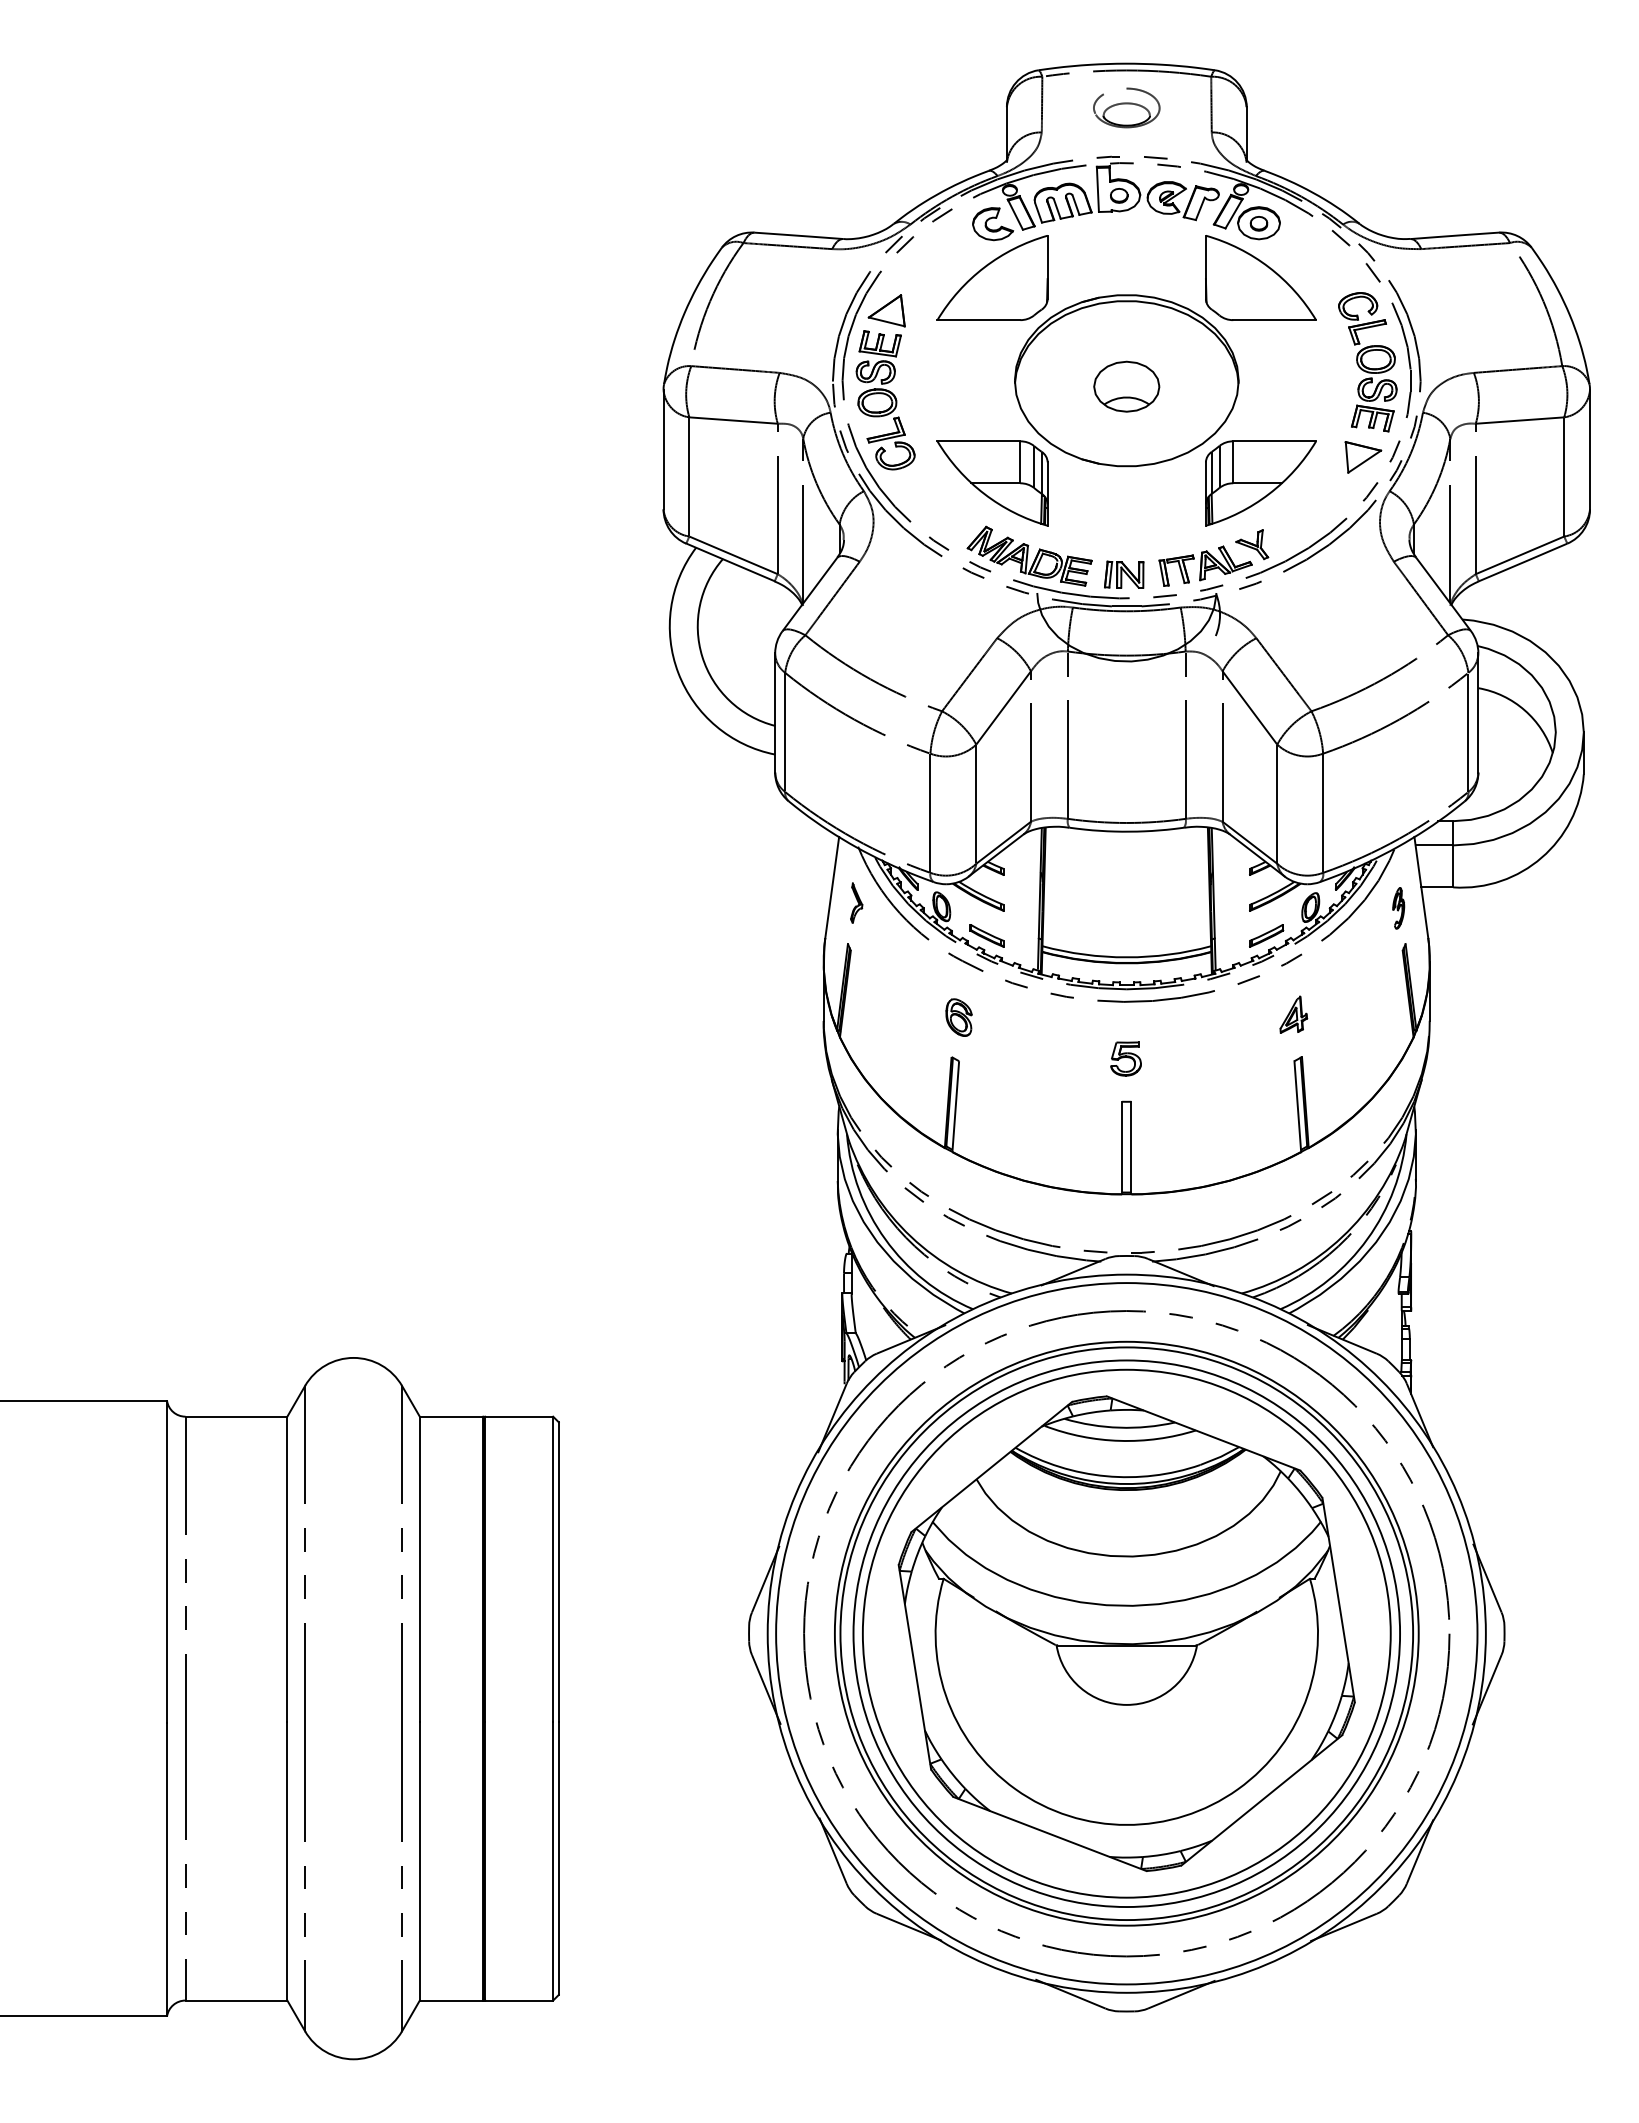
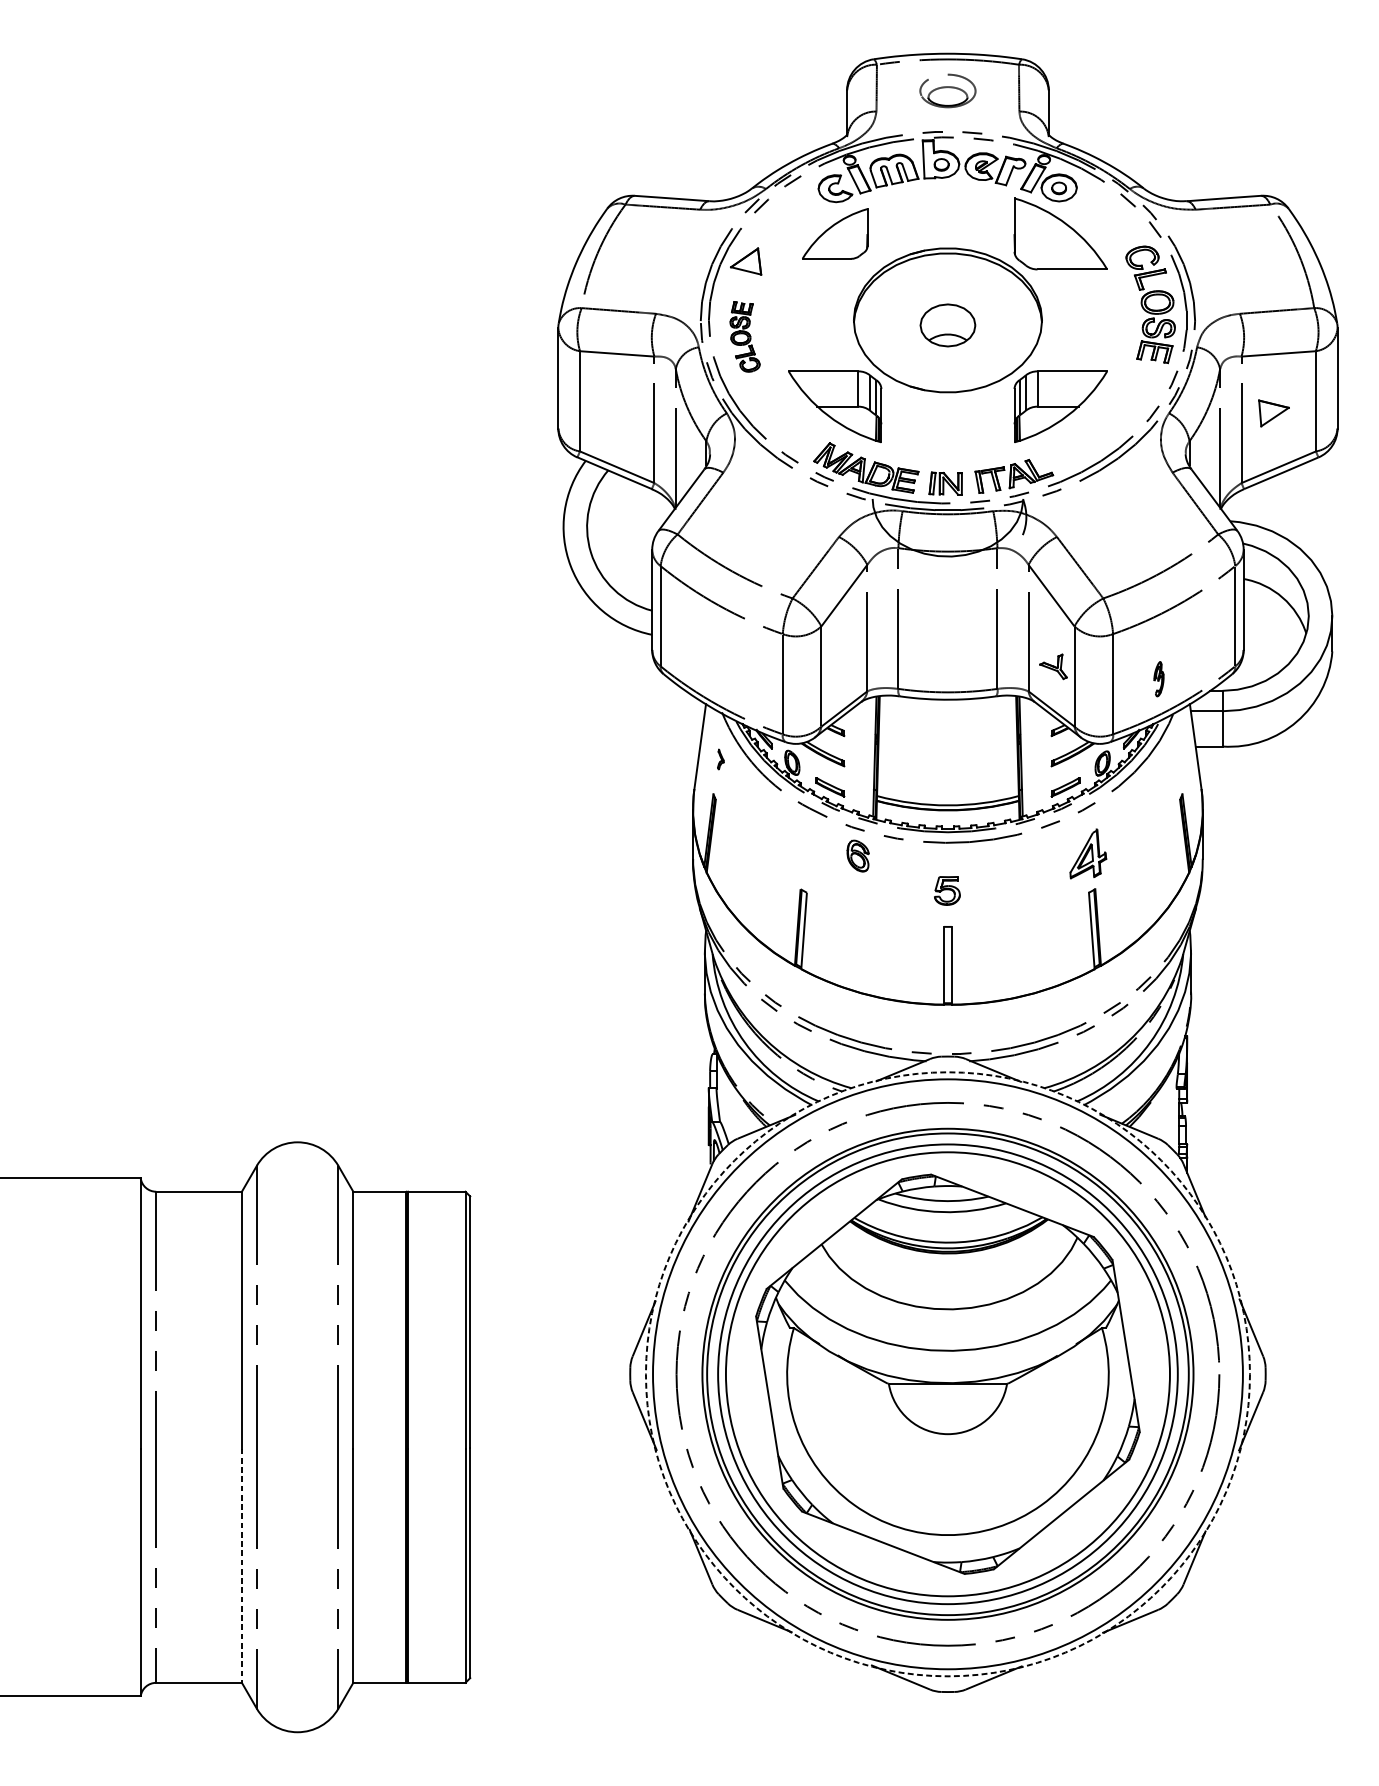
part: (992, 277) -> (835, 233), size x0.7
part: (885, 400) -> (745, 337), size x0.6
part: (1363, 457) -> (1274, 413), moved
part: (1252, 544) -> (1053, 666), moved
part: (856, 902) -> (720, 759), size x0.6
part: (1398, 908) -> (1158, 679), moved
part: (1293, 1014) -> (1088, 853), size x1.6
part: (958, 1017) -> (857, 855), moved
circle: (1126, 1633) -> (947, 1374), solid -> dashed
line: (287, 1861) -> (242, 1565), solid -> dashed

